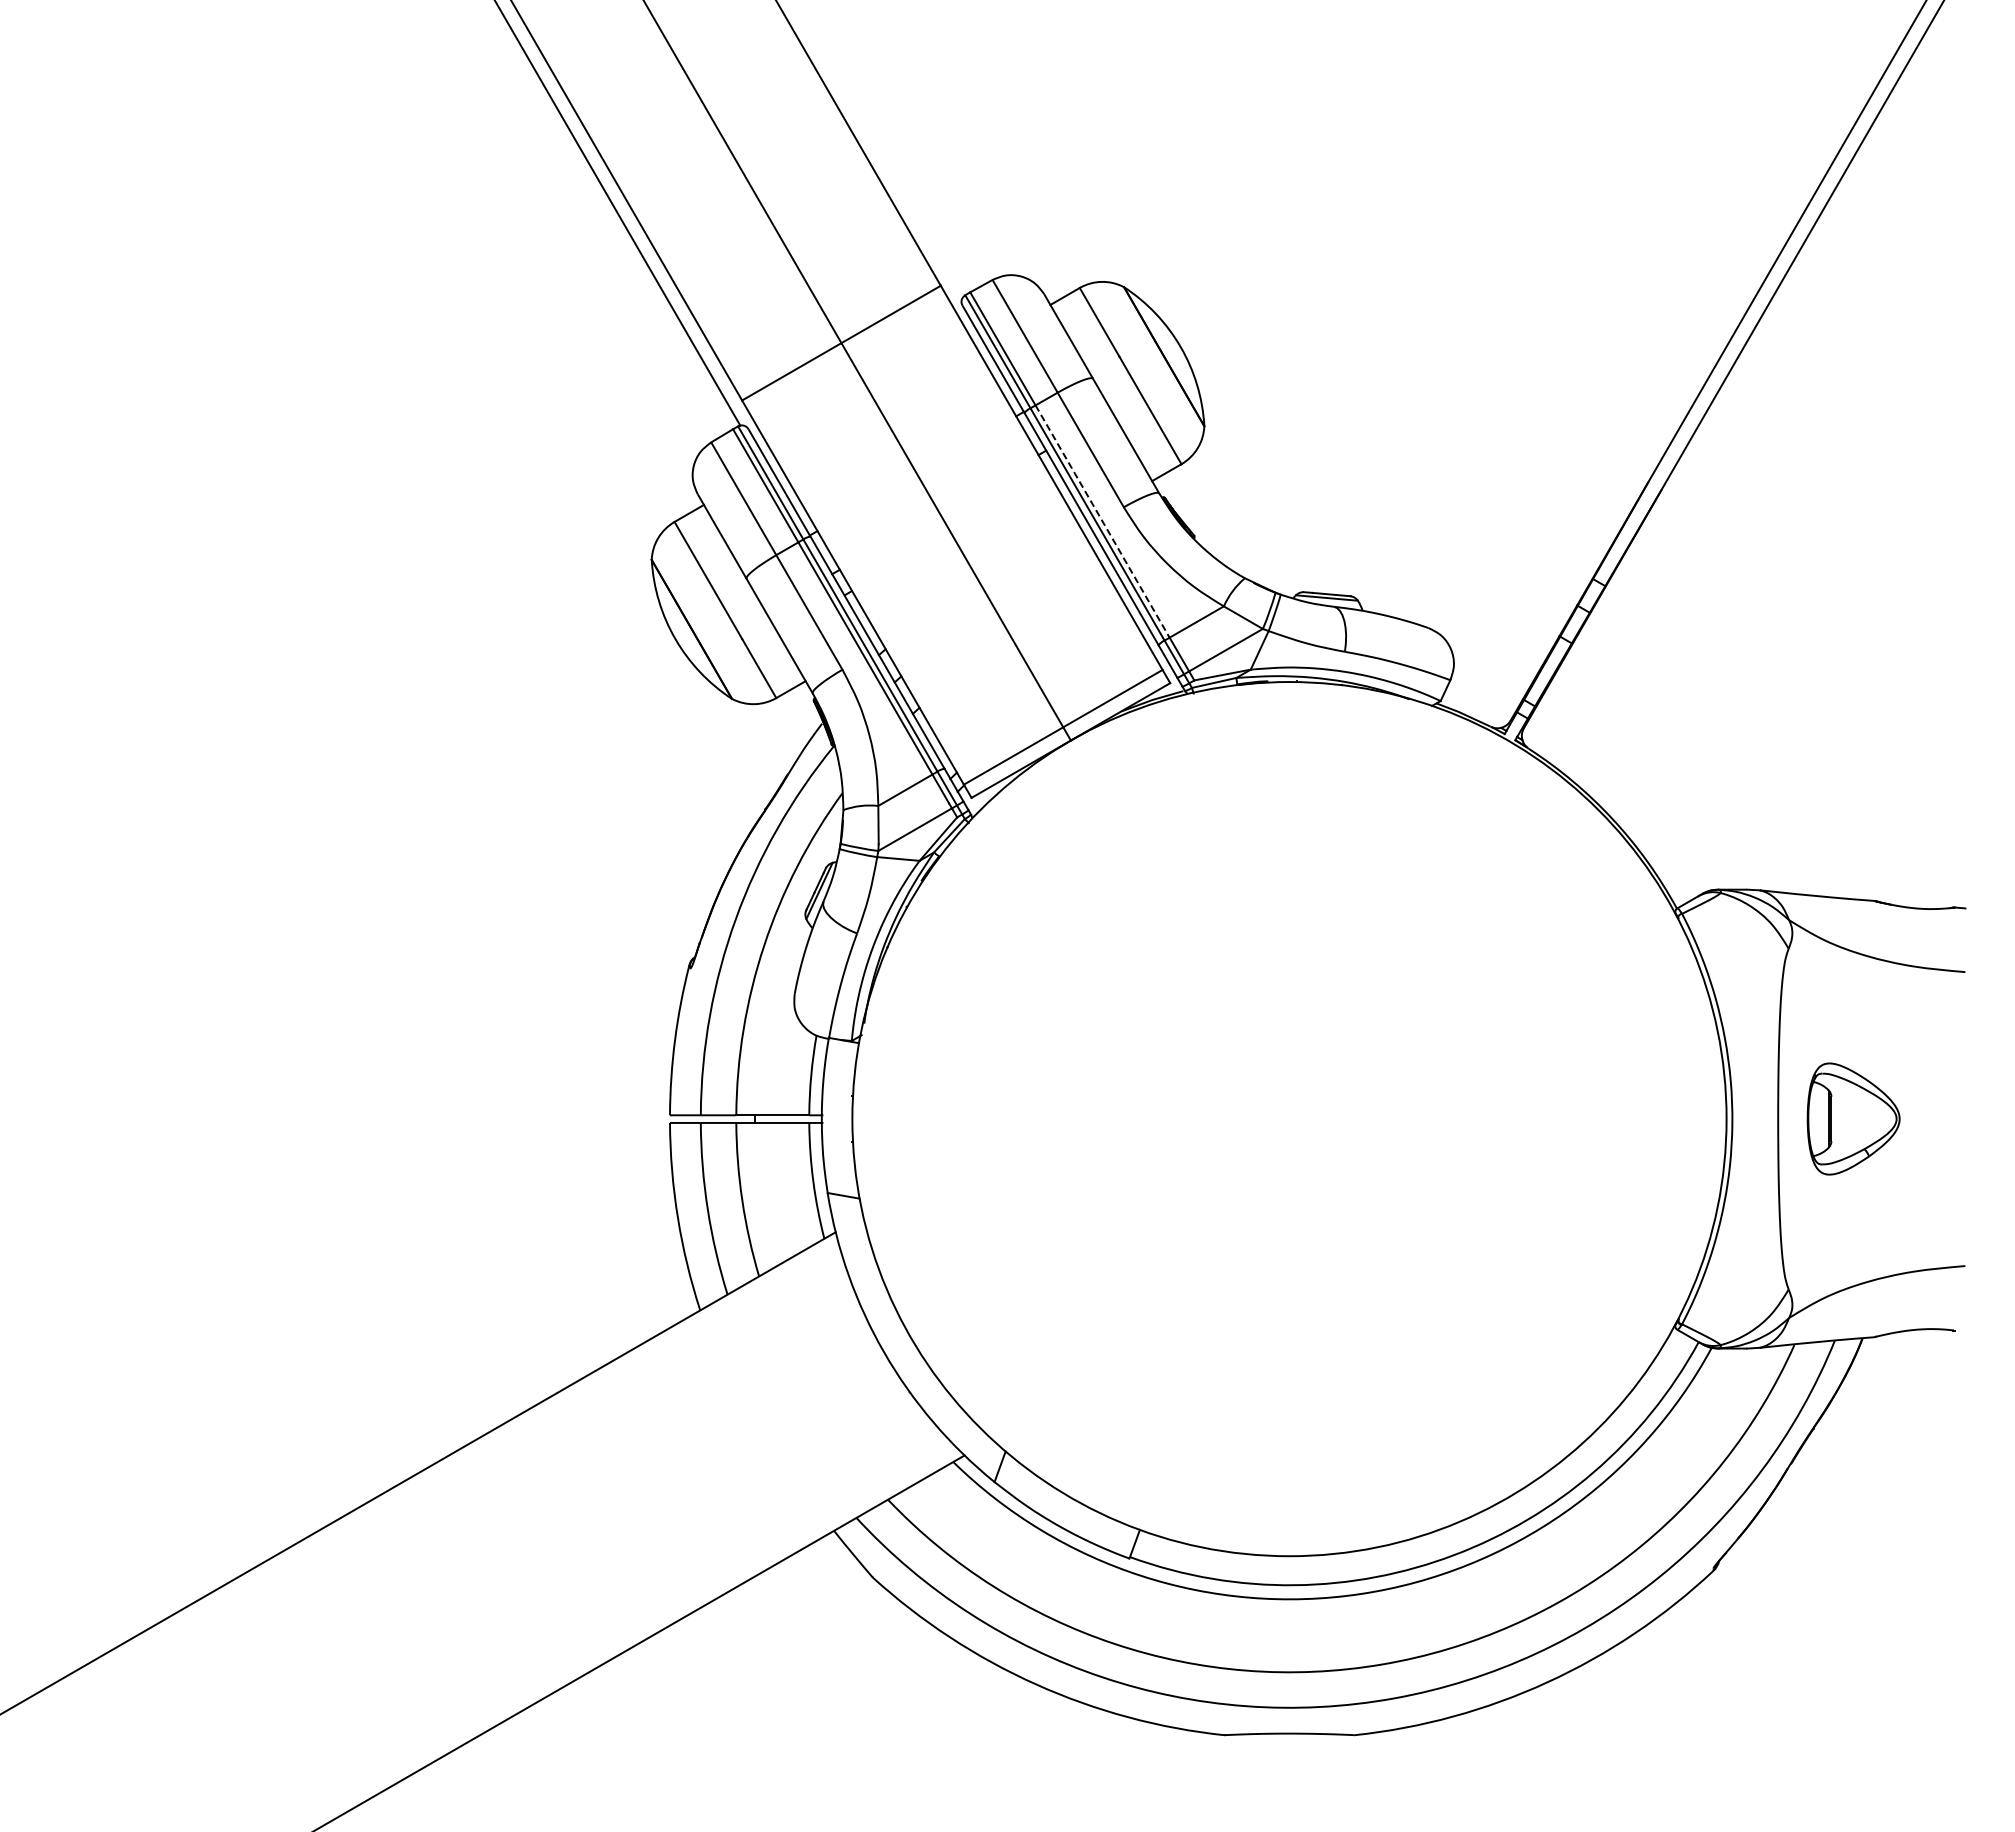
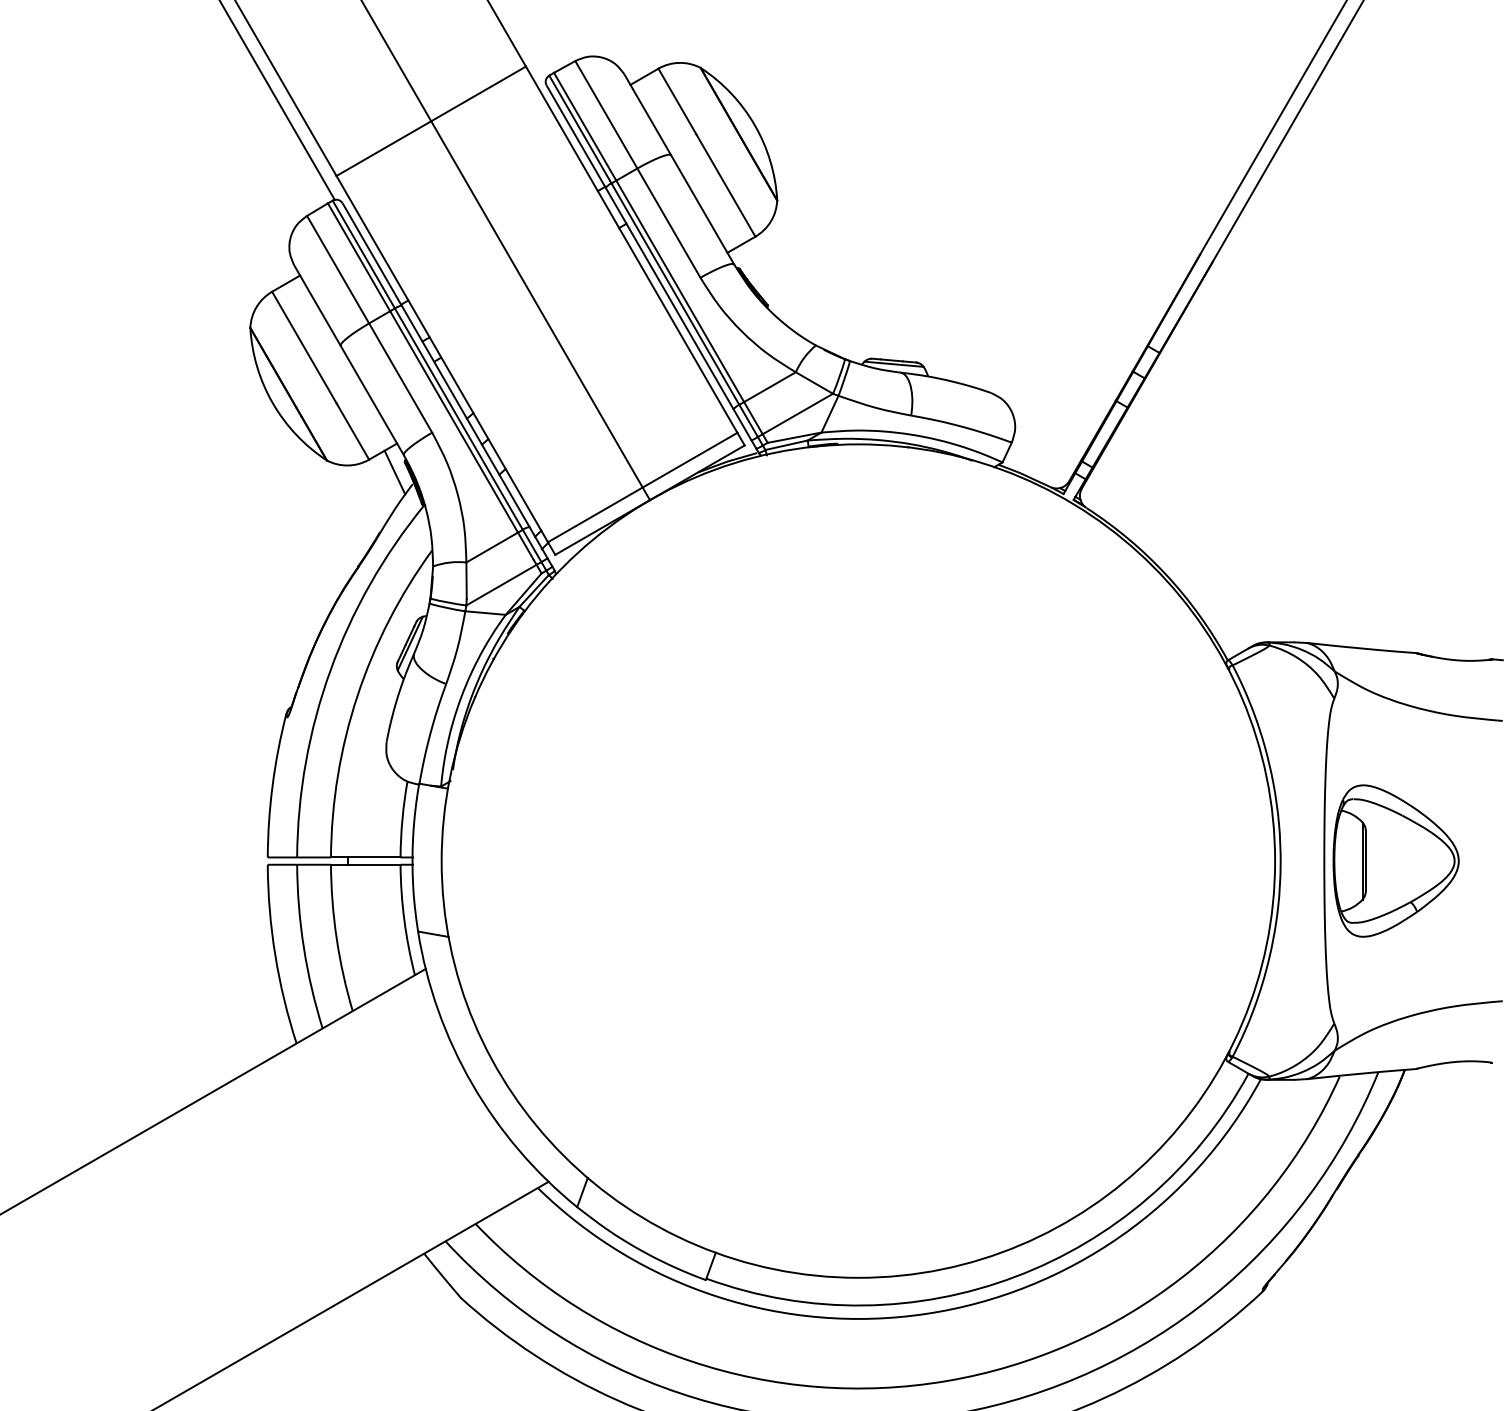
line: (1102, 521) -> (680, 291), dashed -> solid
line: (803, 711) -> (395, 472), added
part: (1853, 1118) -> (1396, 860), size x1.43

